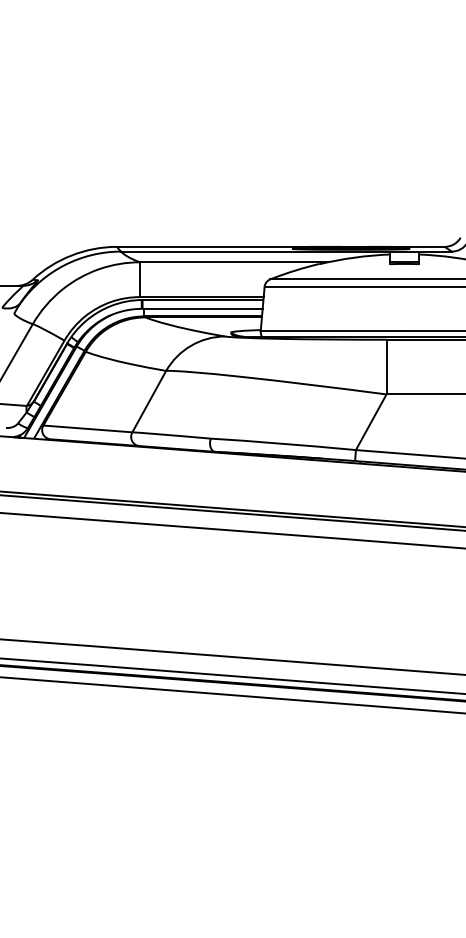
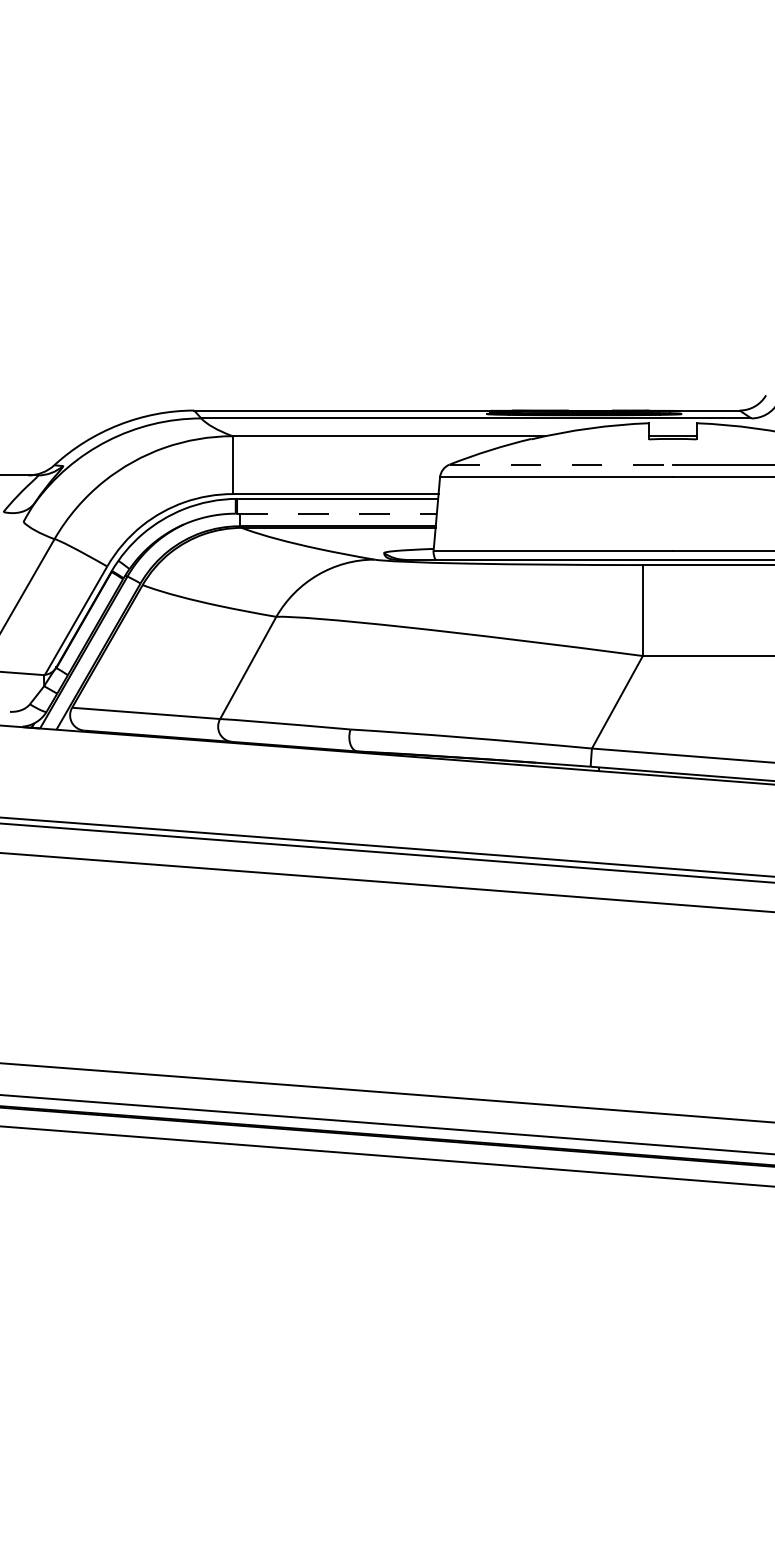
line: (337, 279) -> (561, 464), solid -> dashed
line: (203, 308) -> (338, 513), solid -> dashed

